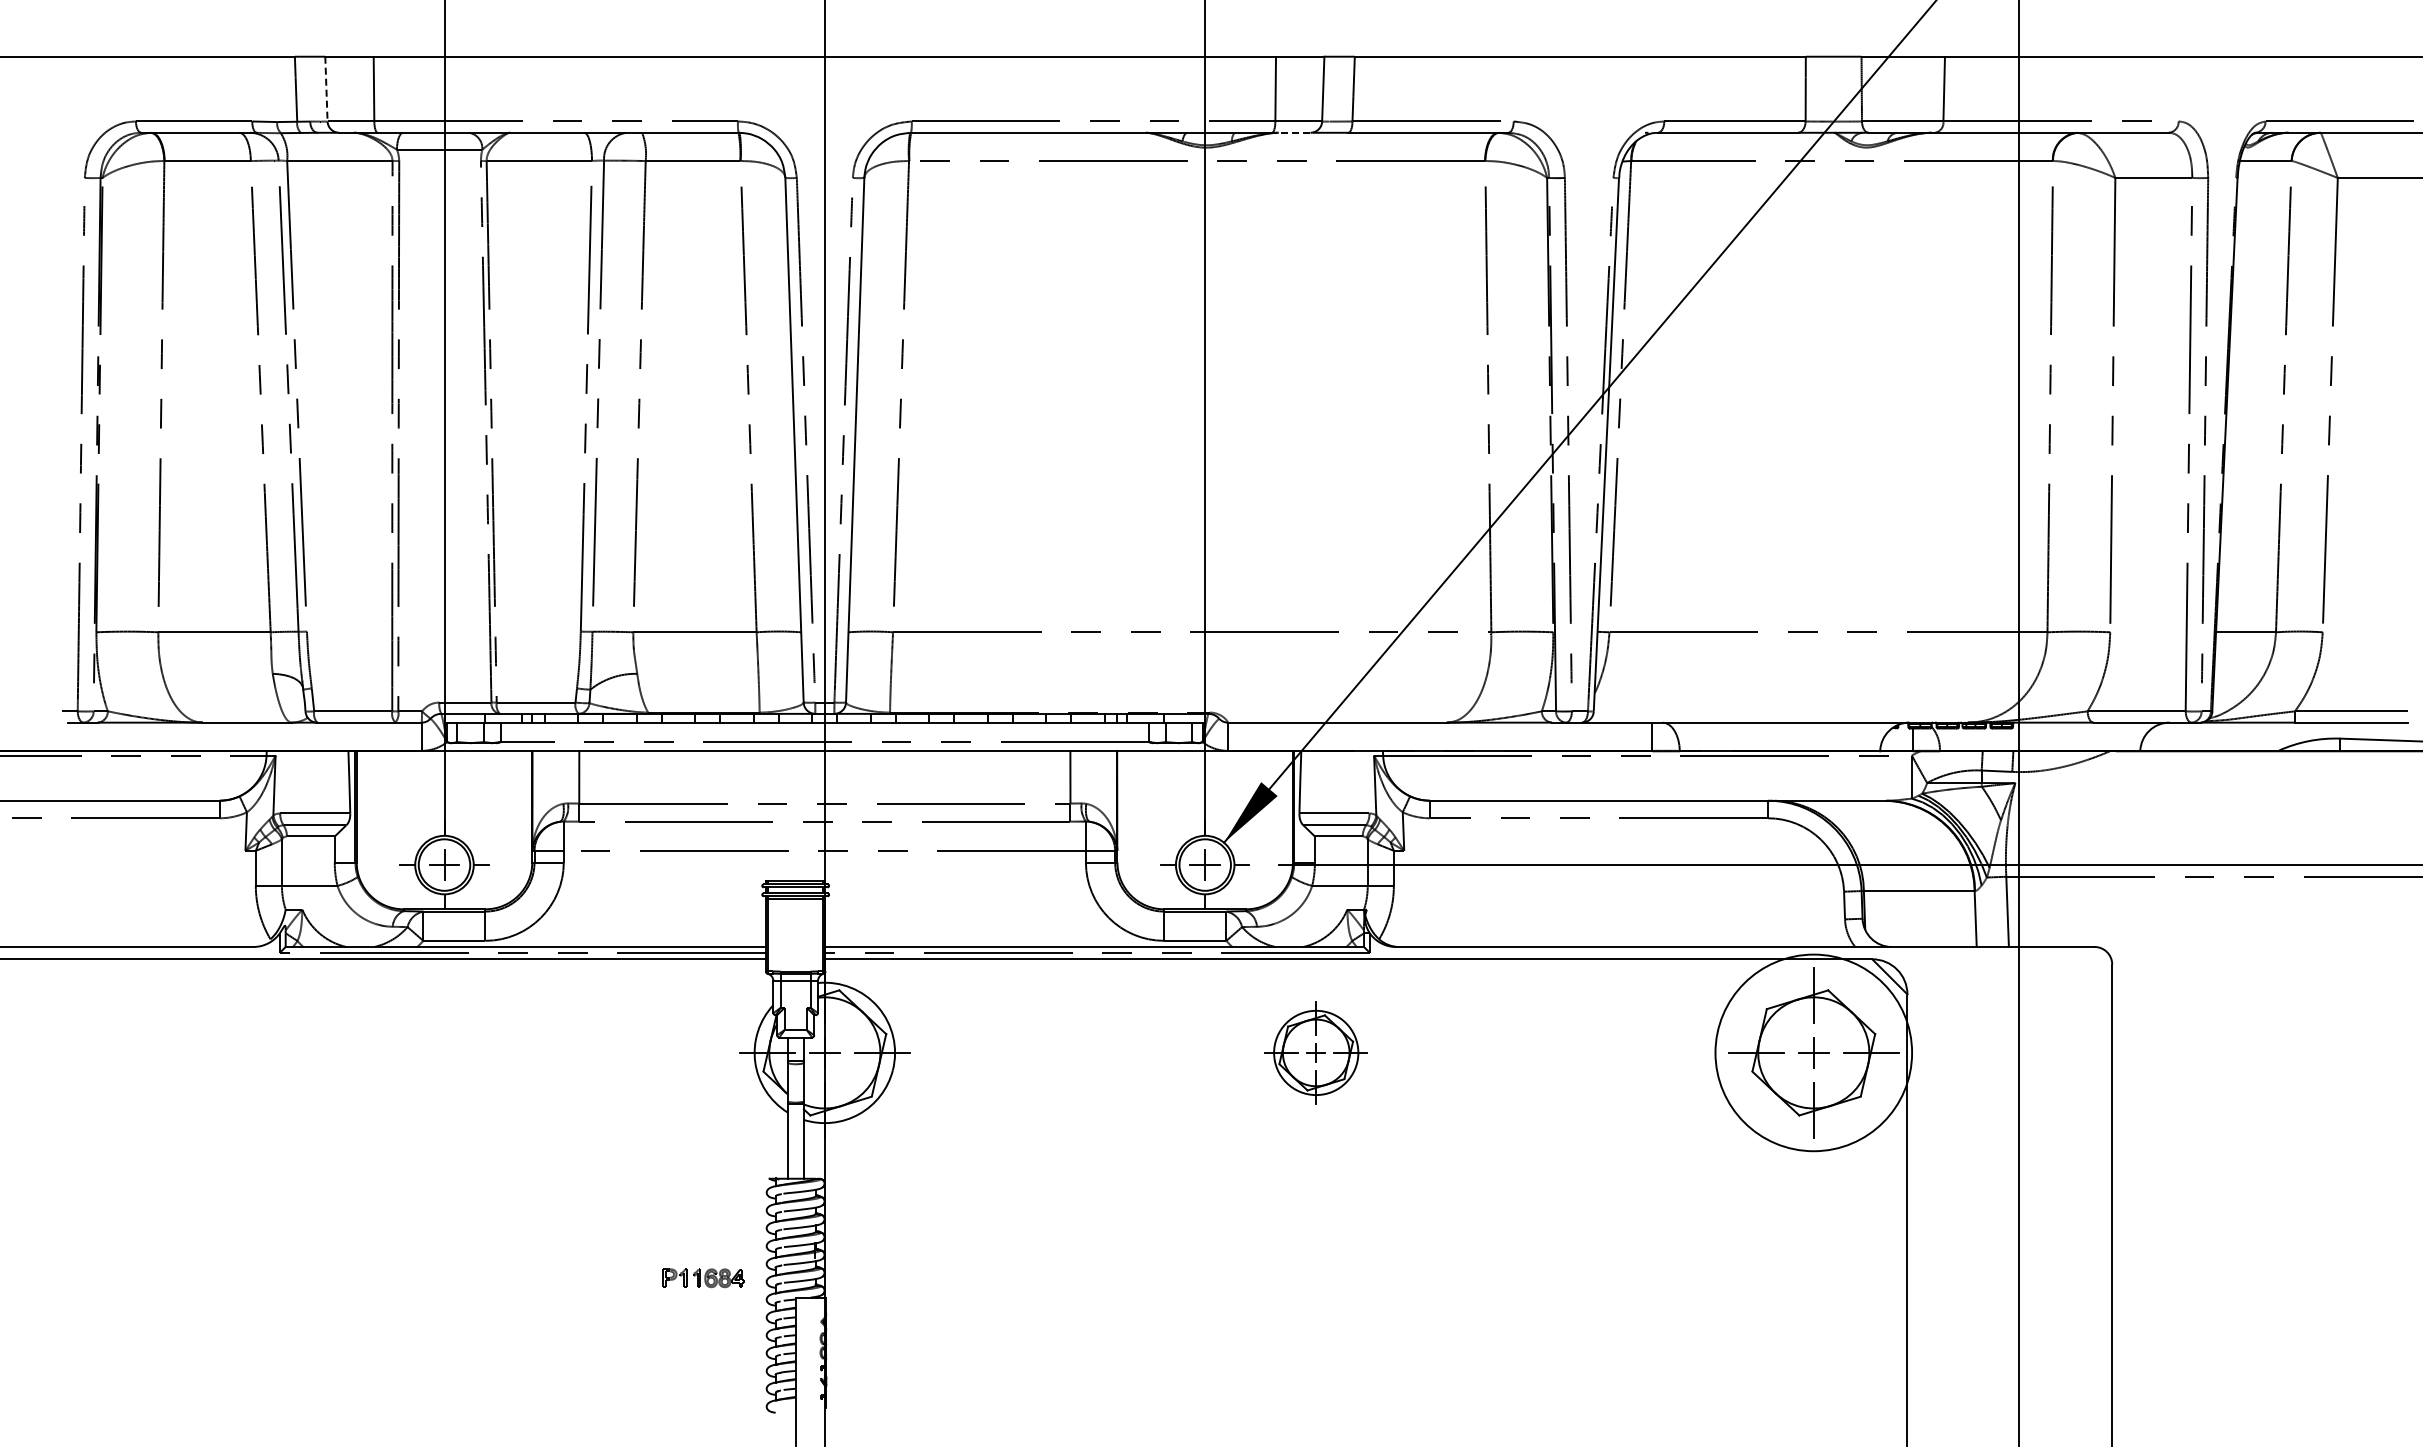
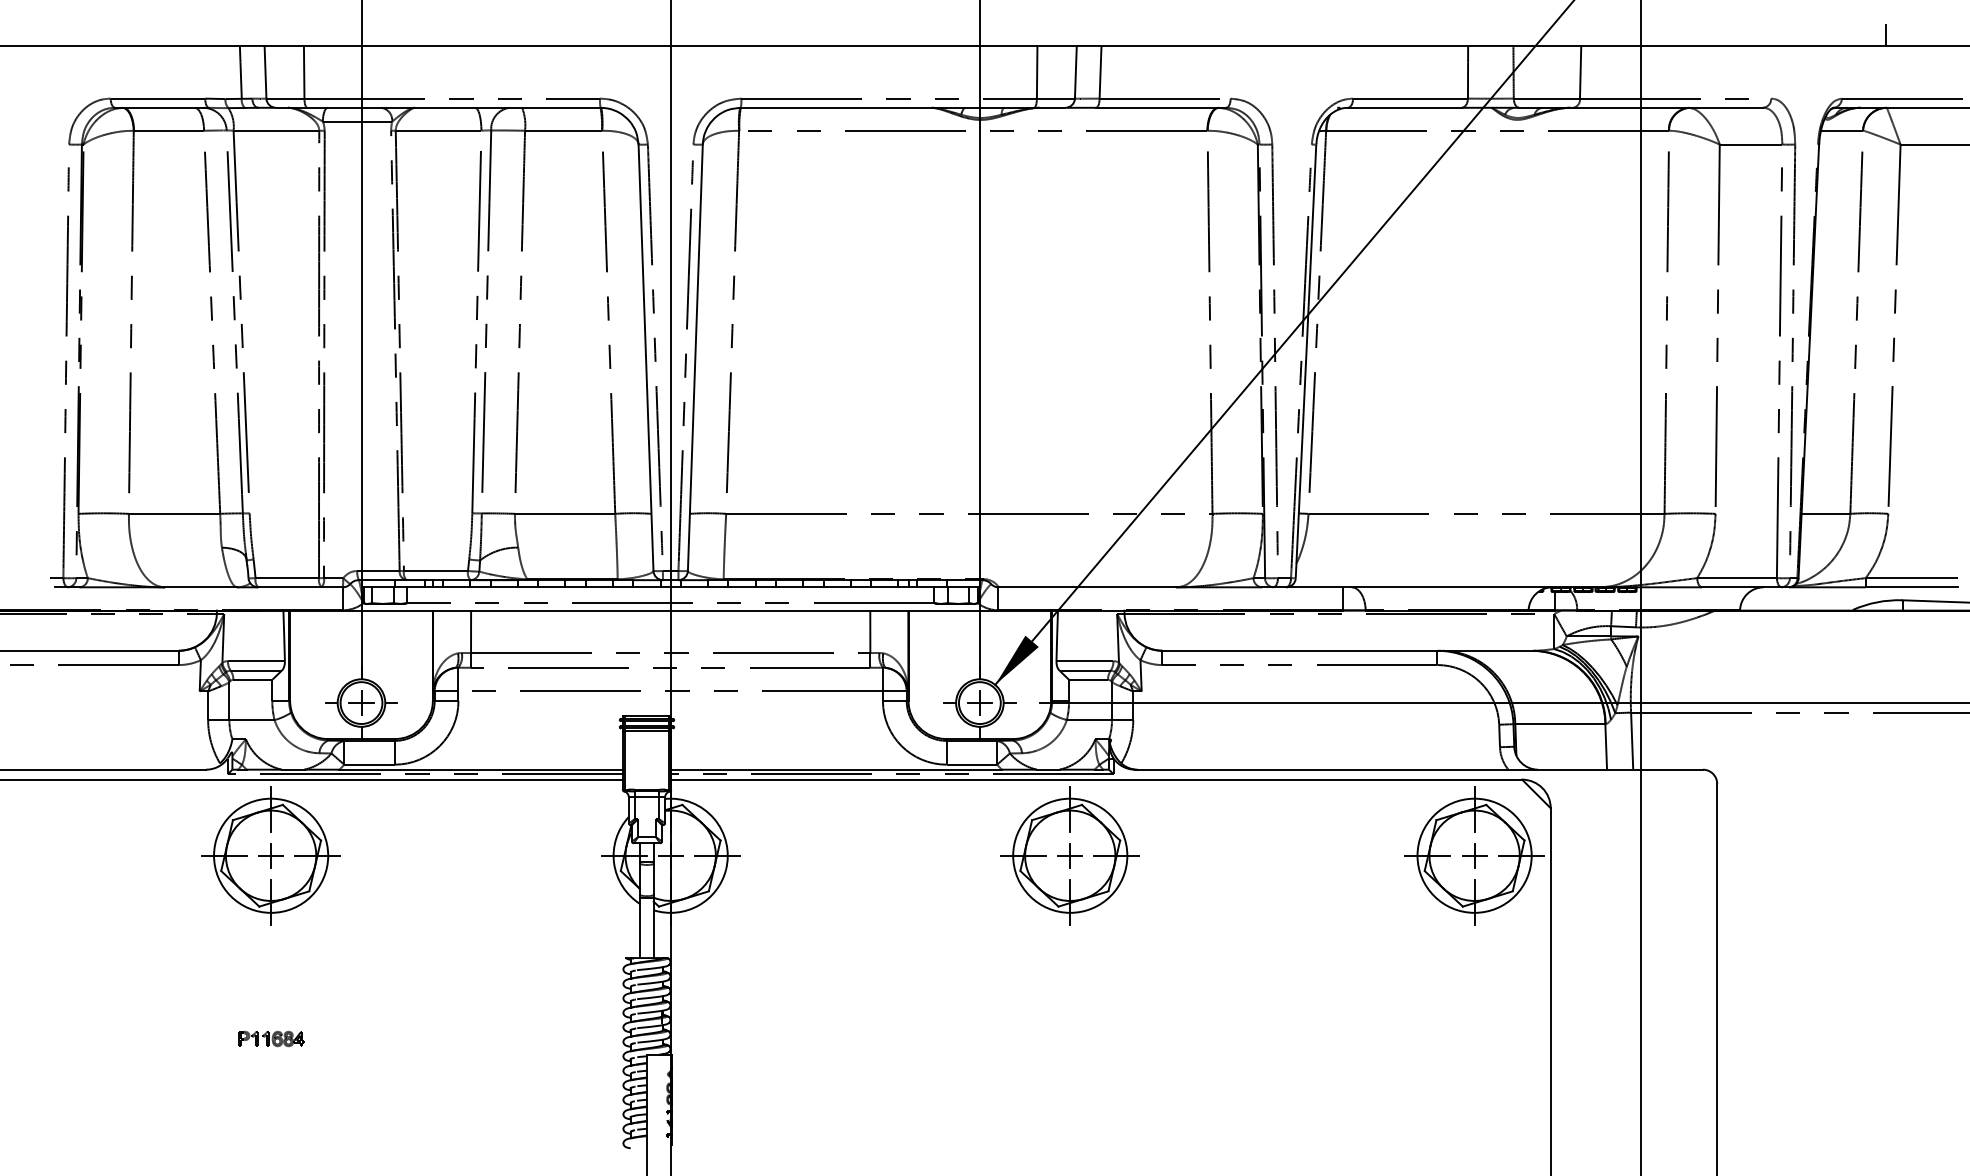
line: (2320, 43) -> (1886, 35), added
line: (326, 89) -> (265, 72), dashed -> solid
line: (1290, 132) -> (1049, 107), dashed -> solid
part: (332, 1052) -> (270, 855), added
part: (1315, 1052) -> (1069, 855), size x1.67
circle: (1813, 1052) -> (1474, 855), size x0.71
part: (703, 1278) -> (271, 1039), moved

